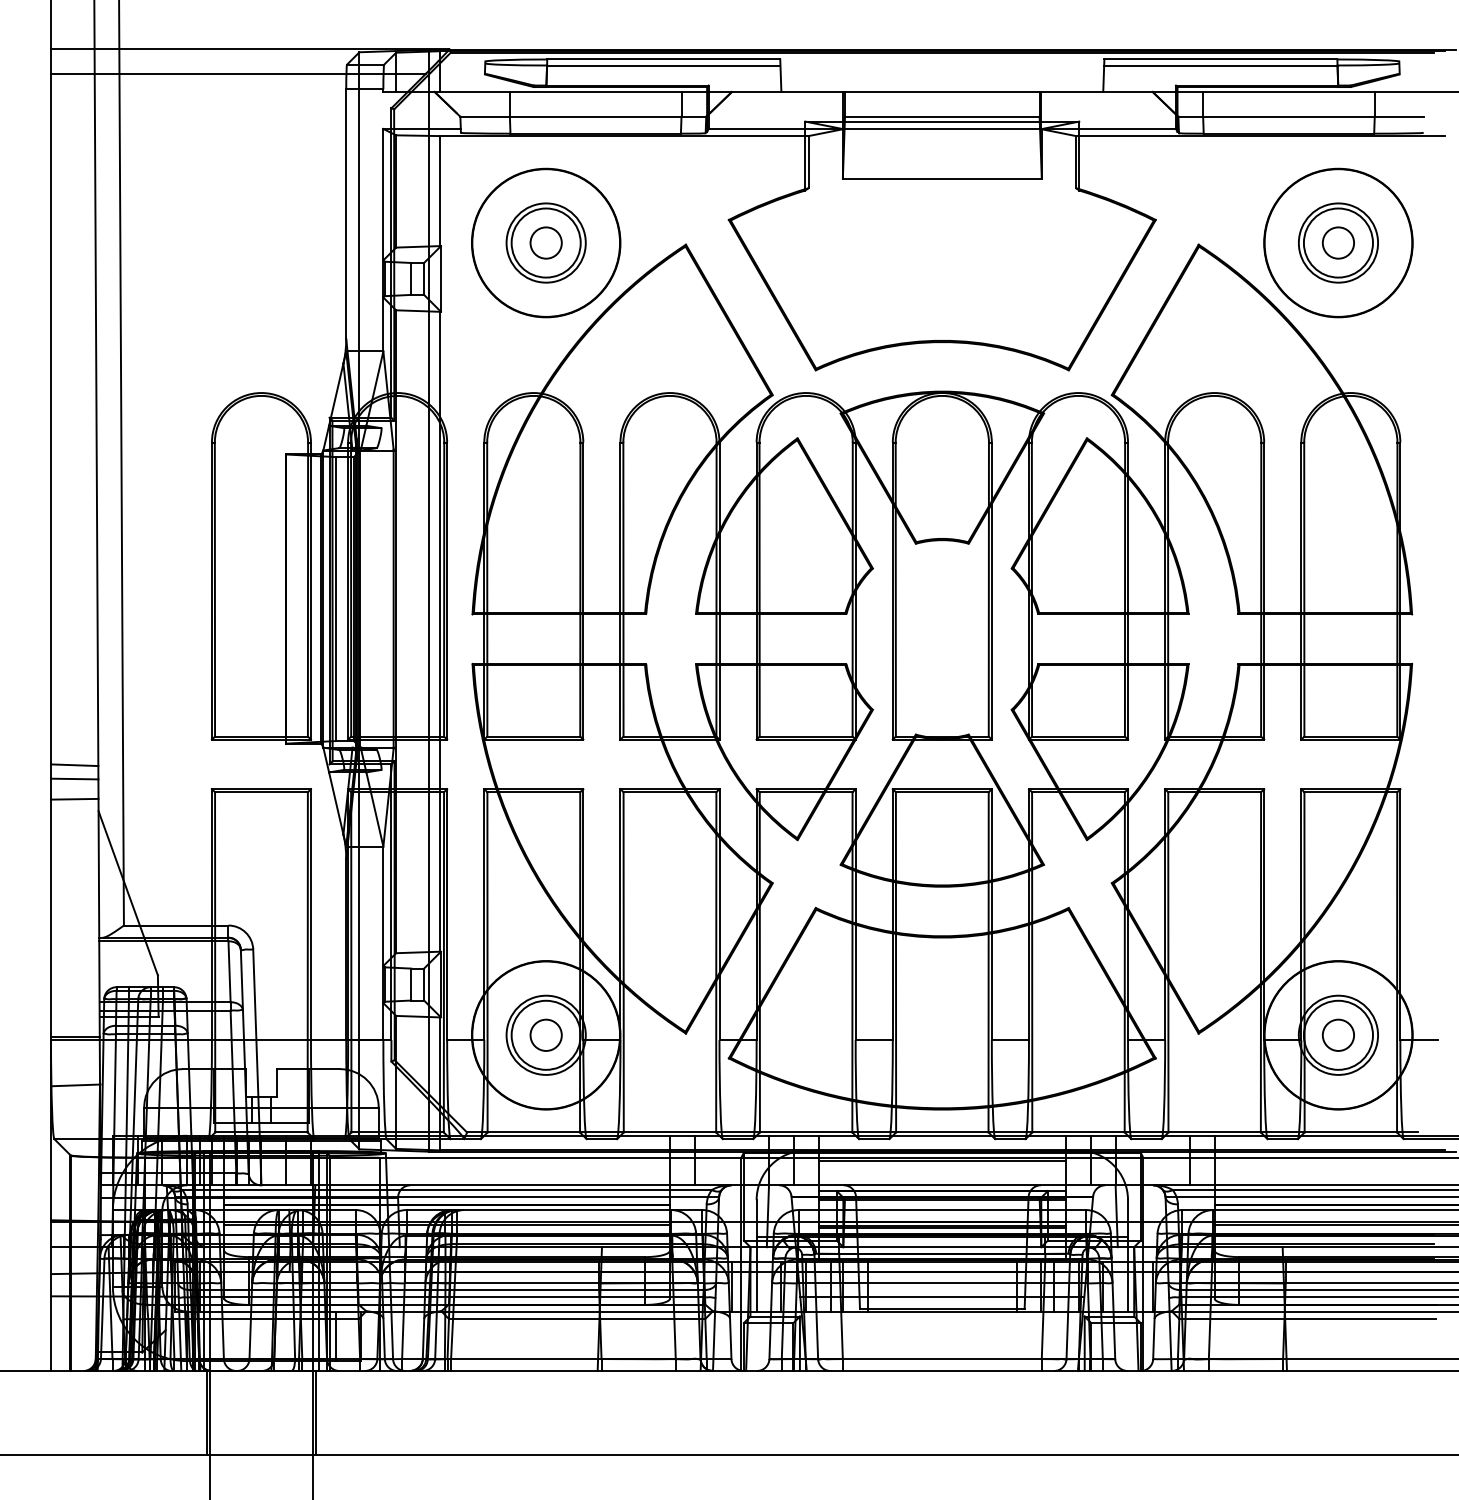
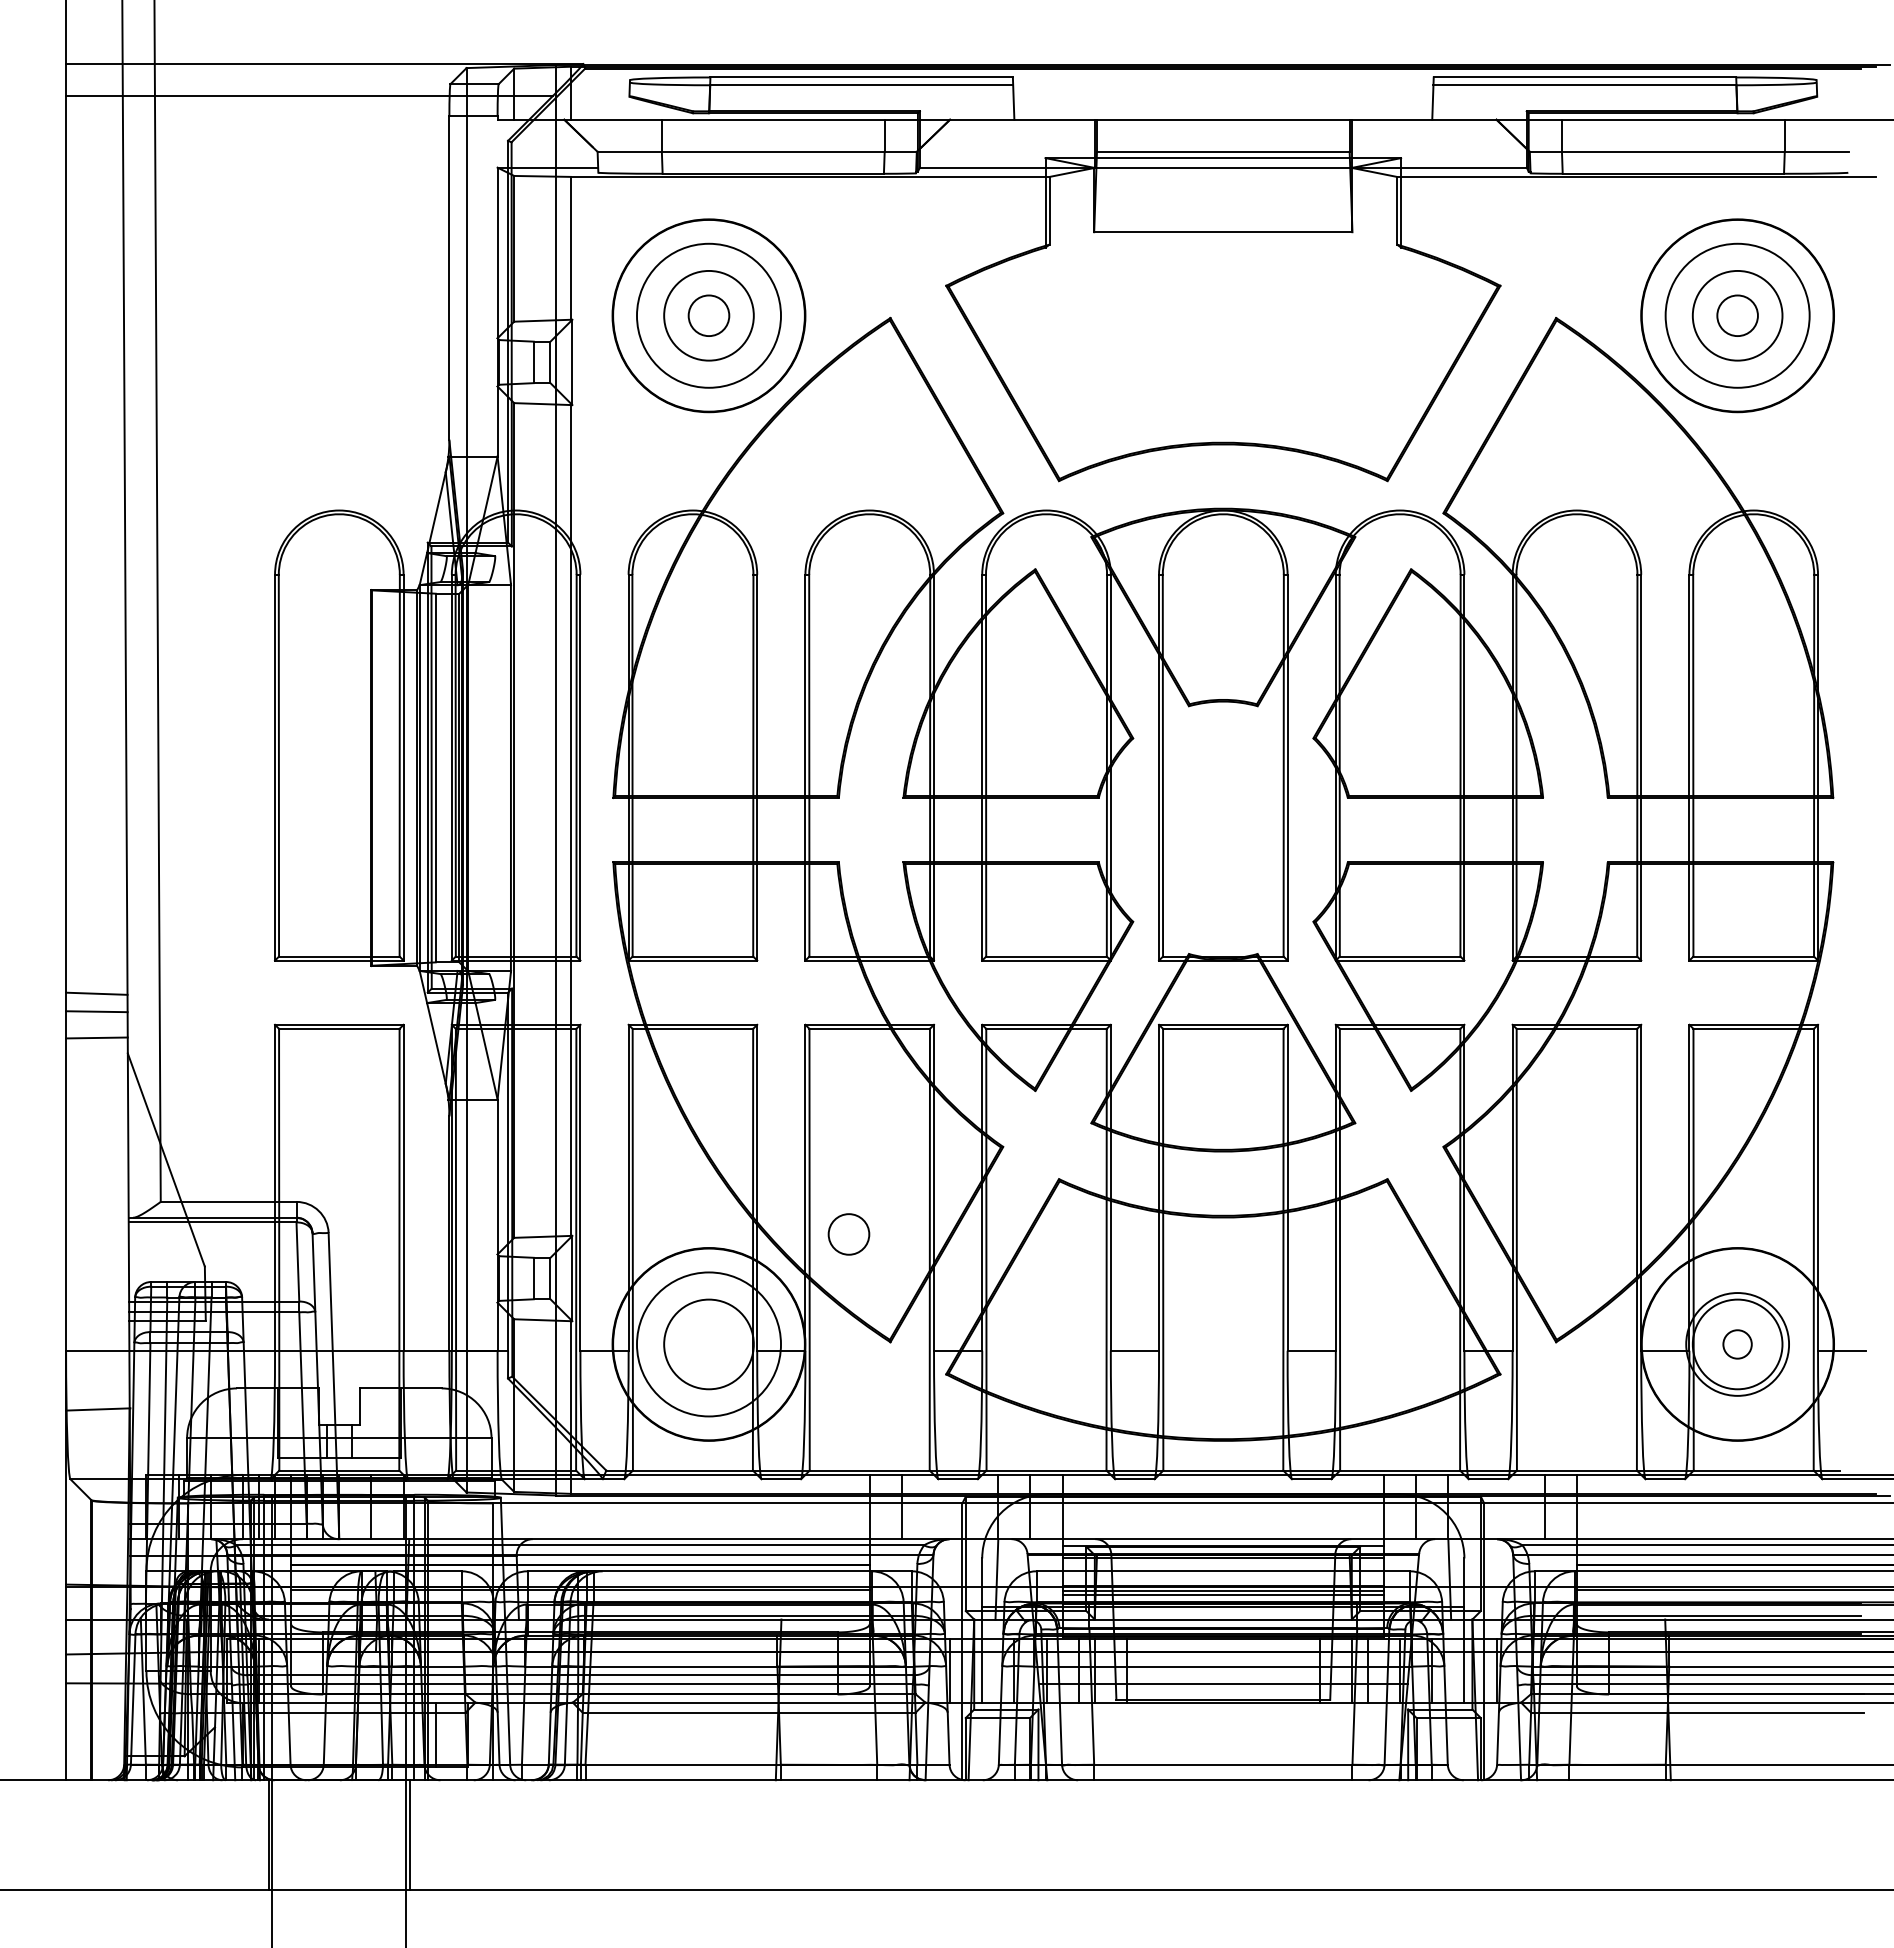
circle: (545, 242) -> (708, 315), size x1.4
circle: (1338, 242) -> (1737, 315), size x1.4
circle: (545, 1035) -> (708, 1344), size x1.4
circle: (545, 1035) -> (848, 1234), moved
circle: (1338, 1035) -> (1737, 1344), size x0.7
line: (75, 1036) -> (97, 1346), removed
line: (942, 1160) -> (1223, 1507), removed

